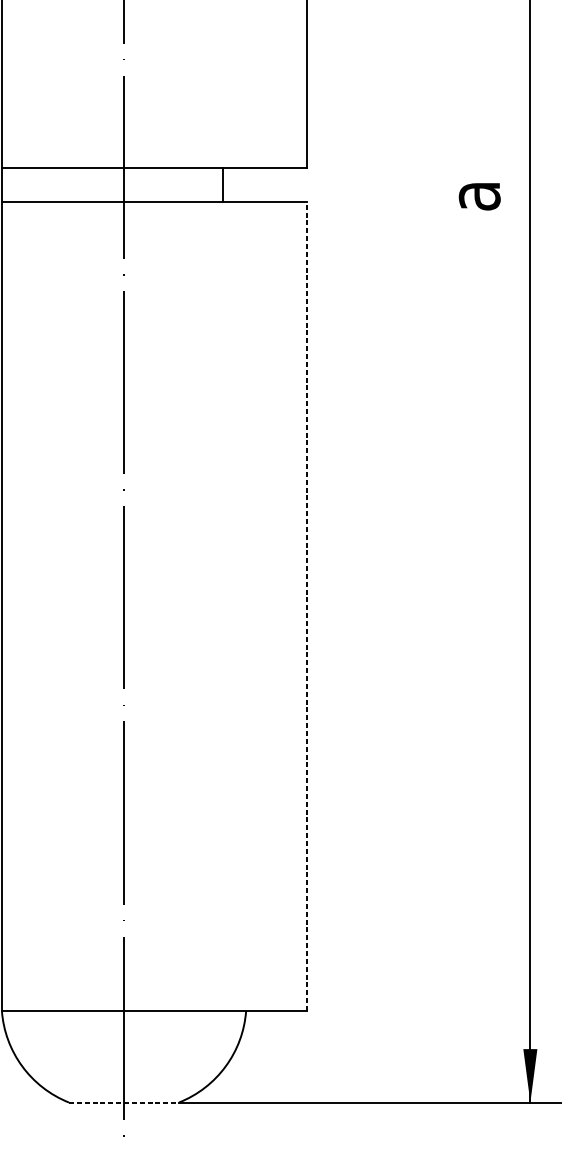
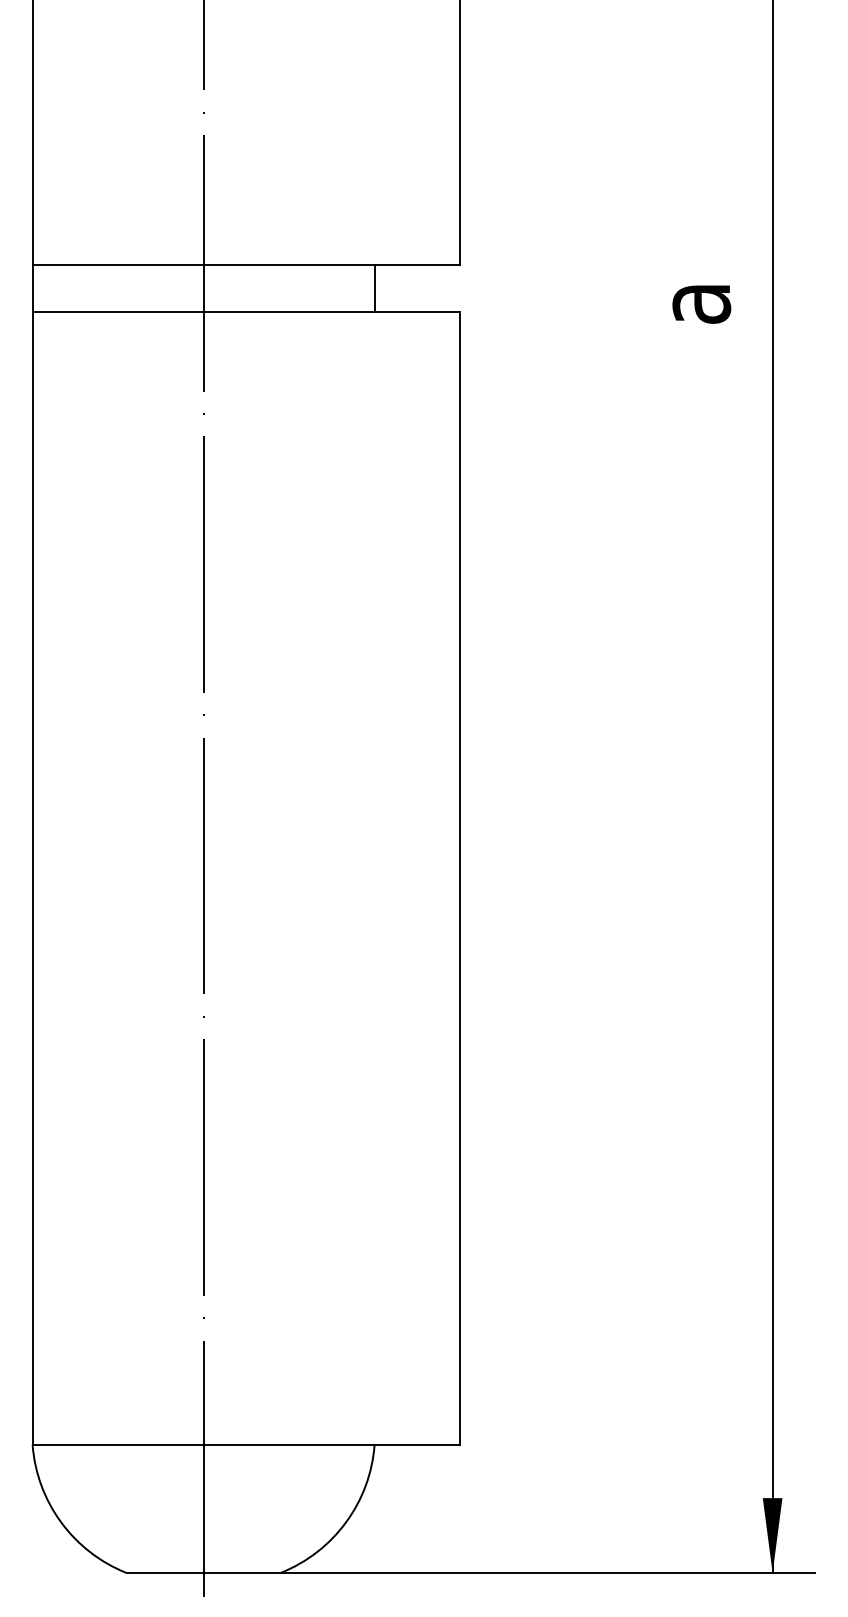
line: (223, 184) -> (374, 287), moved
line: (307, 605) -> (460, 877), dashed -> solid
line: (124, 1102) -> (204, 1572), dashed -> solid

